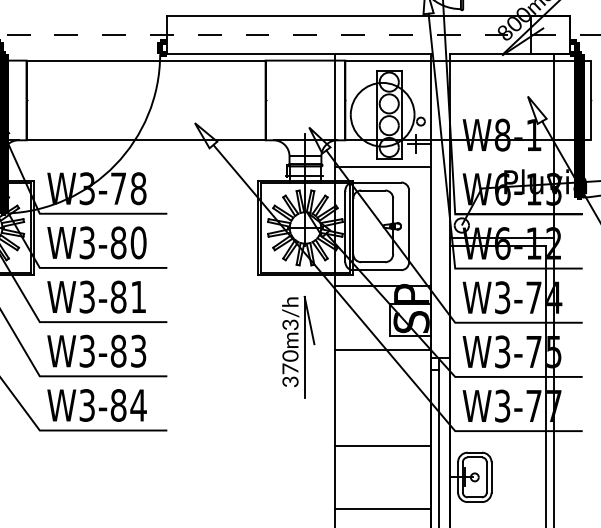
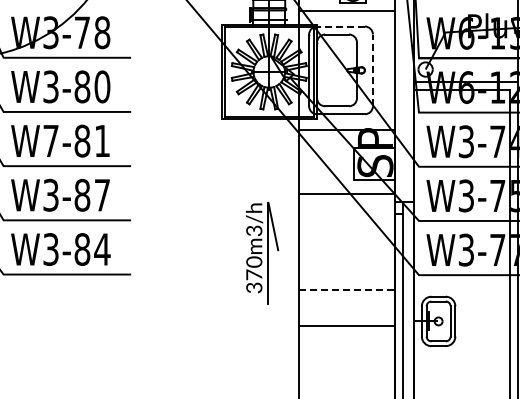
line: (377, 182) -> (341, 26), solid -> dashed
line: (409, 226) -> (373, 70), solid -> dashed
text: (86, 296) -> (50, 140), W3-81 -> W7-81
part: (298, 347) -> (262, 253), moved
text: (138, 350) -> (102, 194), W3-83 -> W3-87
line: (383, 445) -> (347, 289), solid -> dashed
line: (383, 509) -> (347, 326), moved

